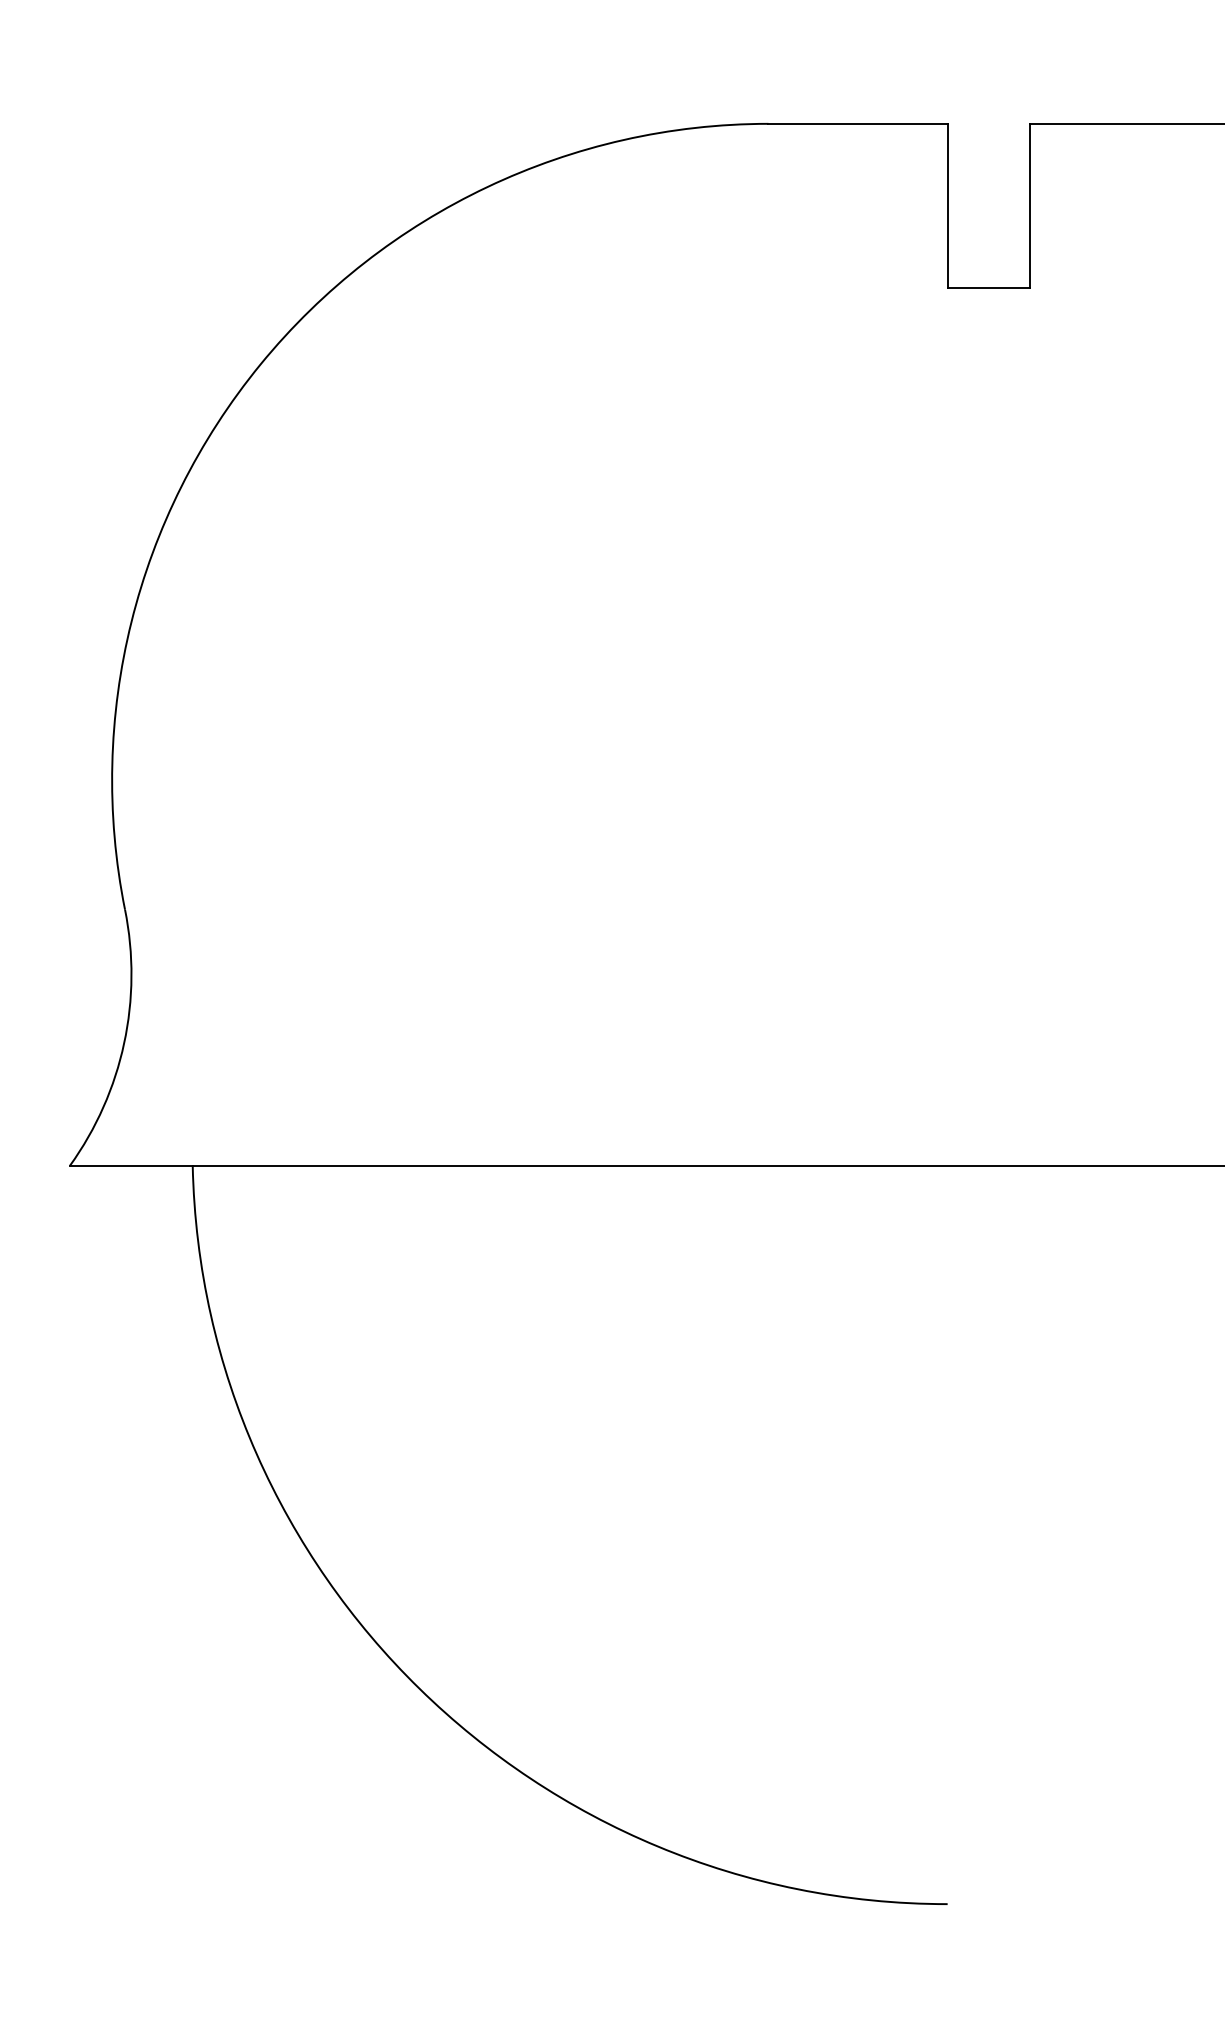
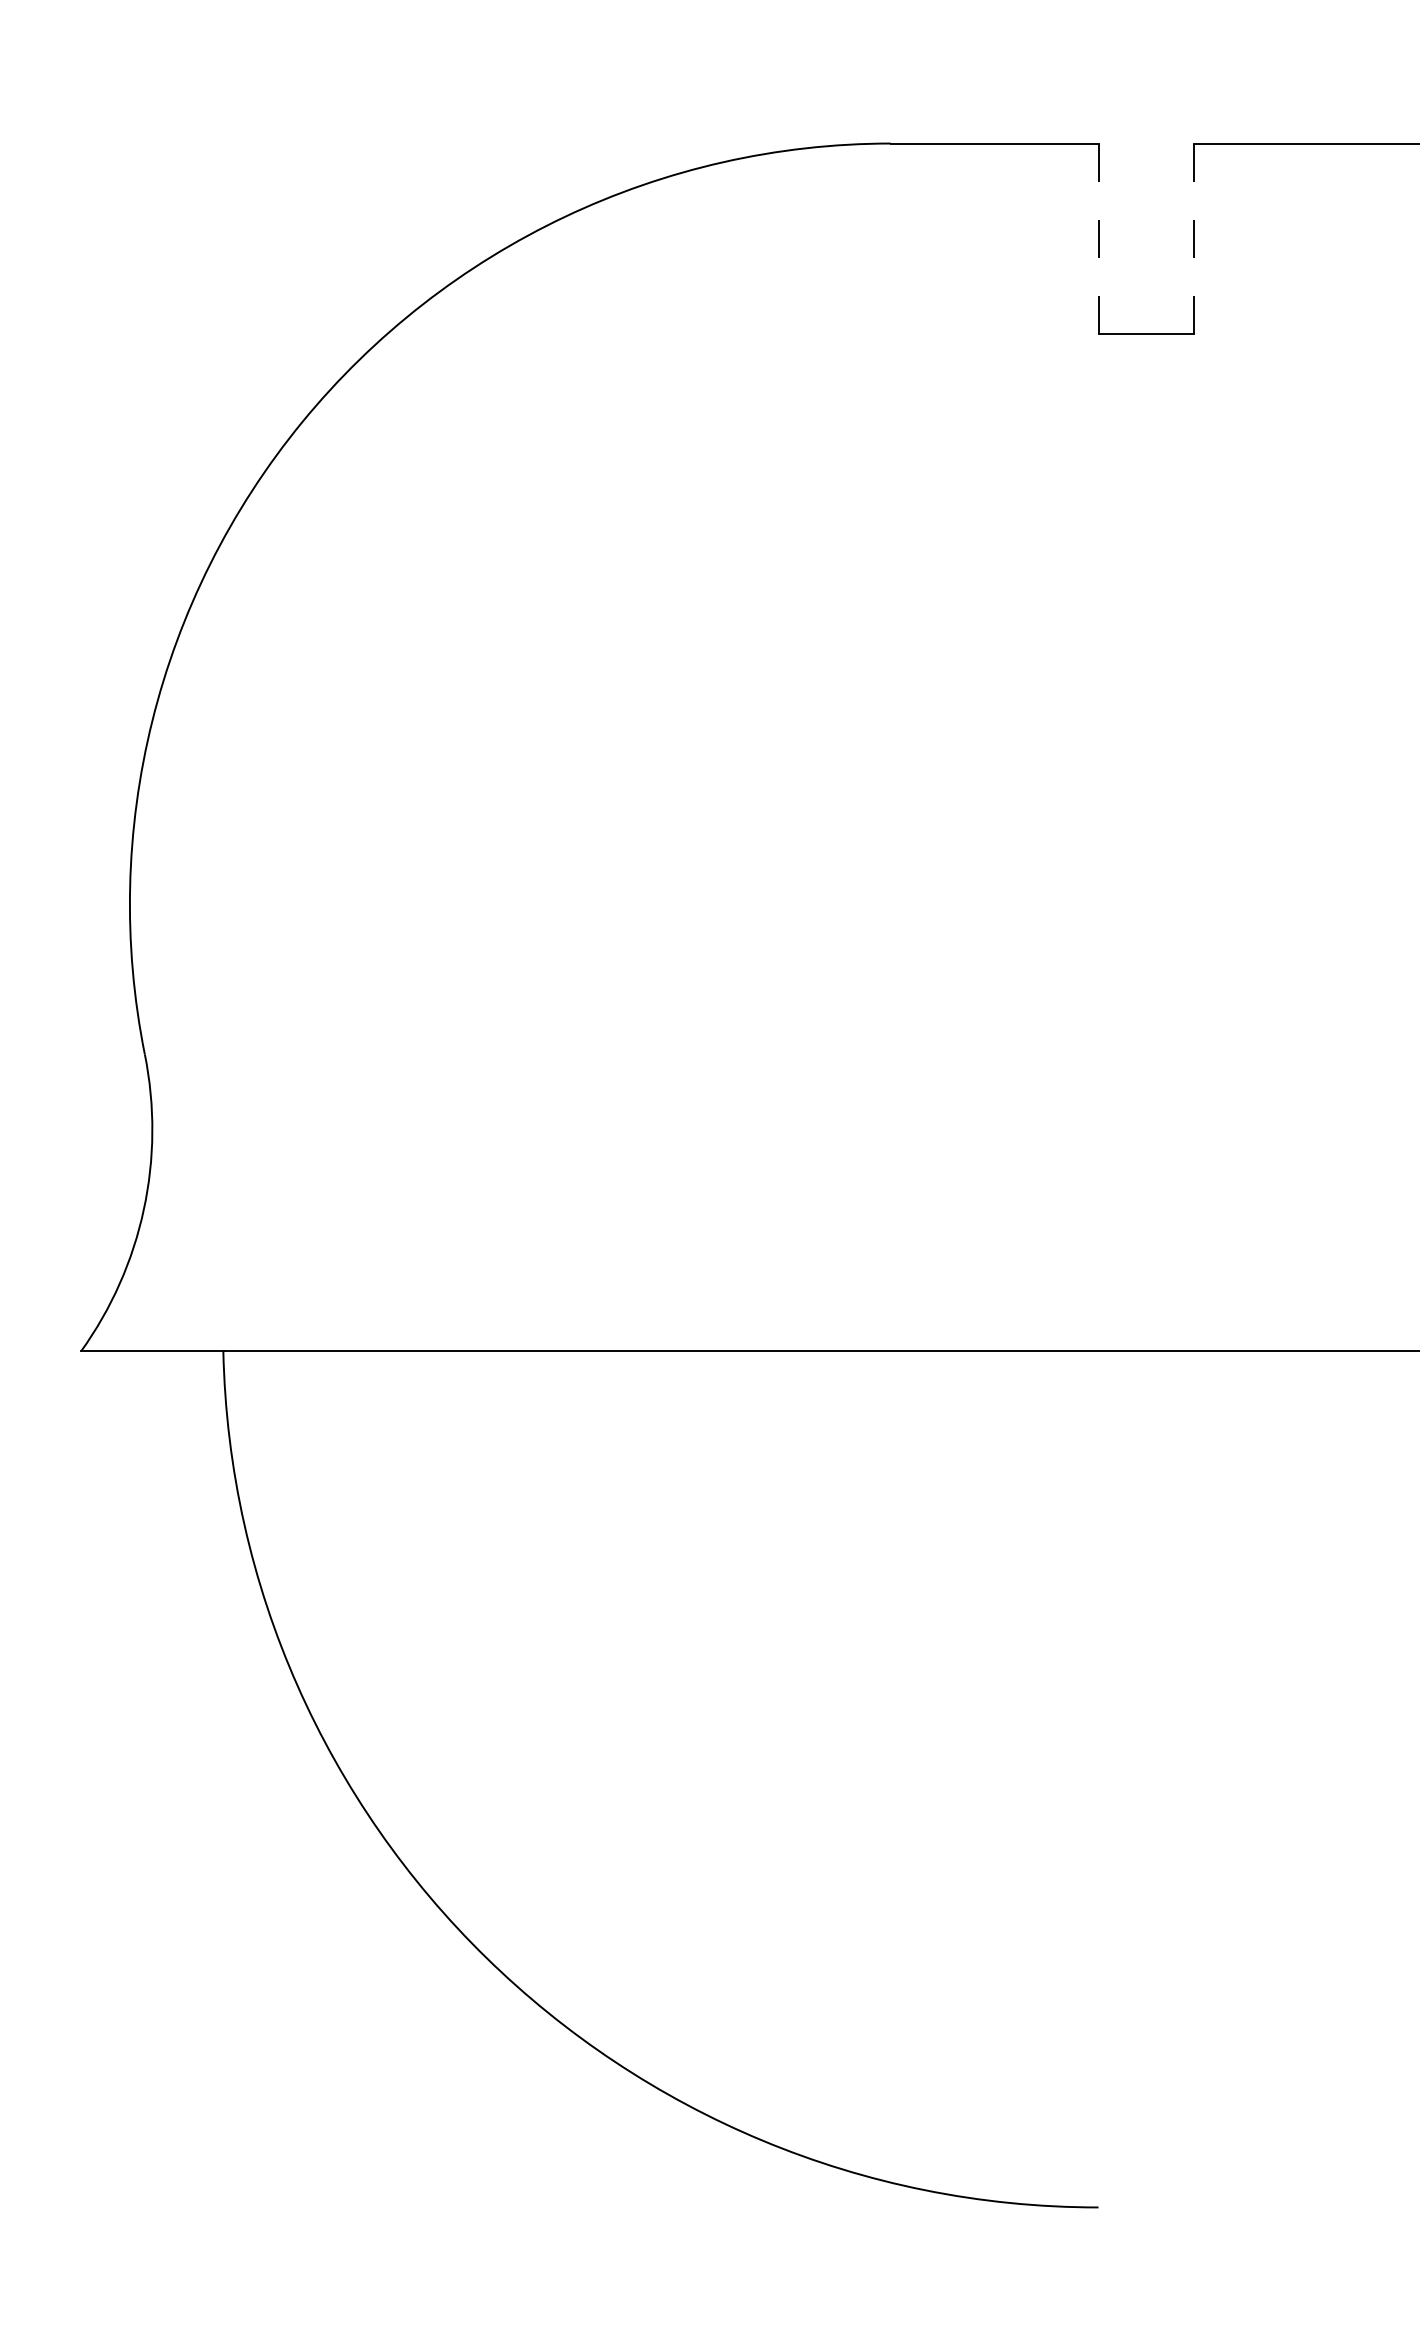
line: (1029, 205) -> (1193, 238), solid -> dashed
line: (947, 206) -> (1098, 239), solid -> dashed

